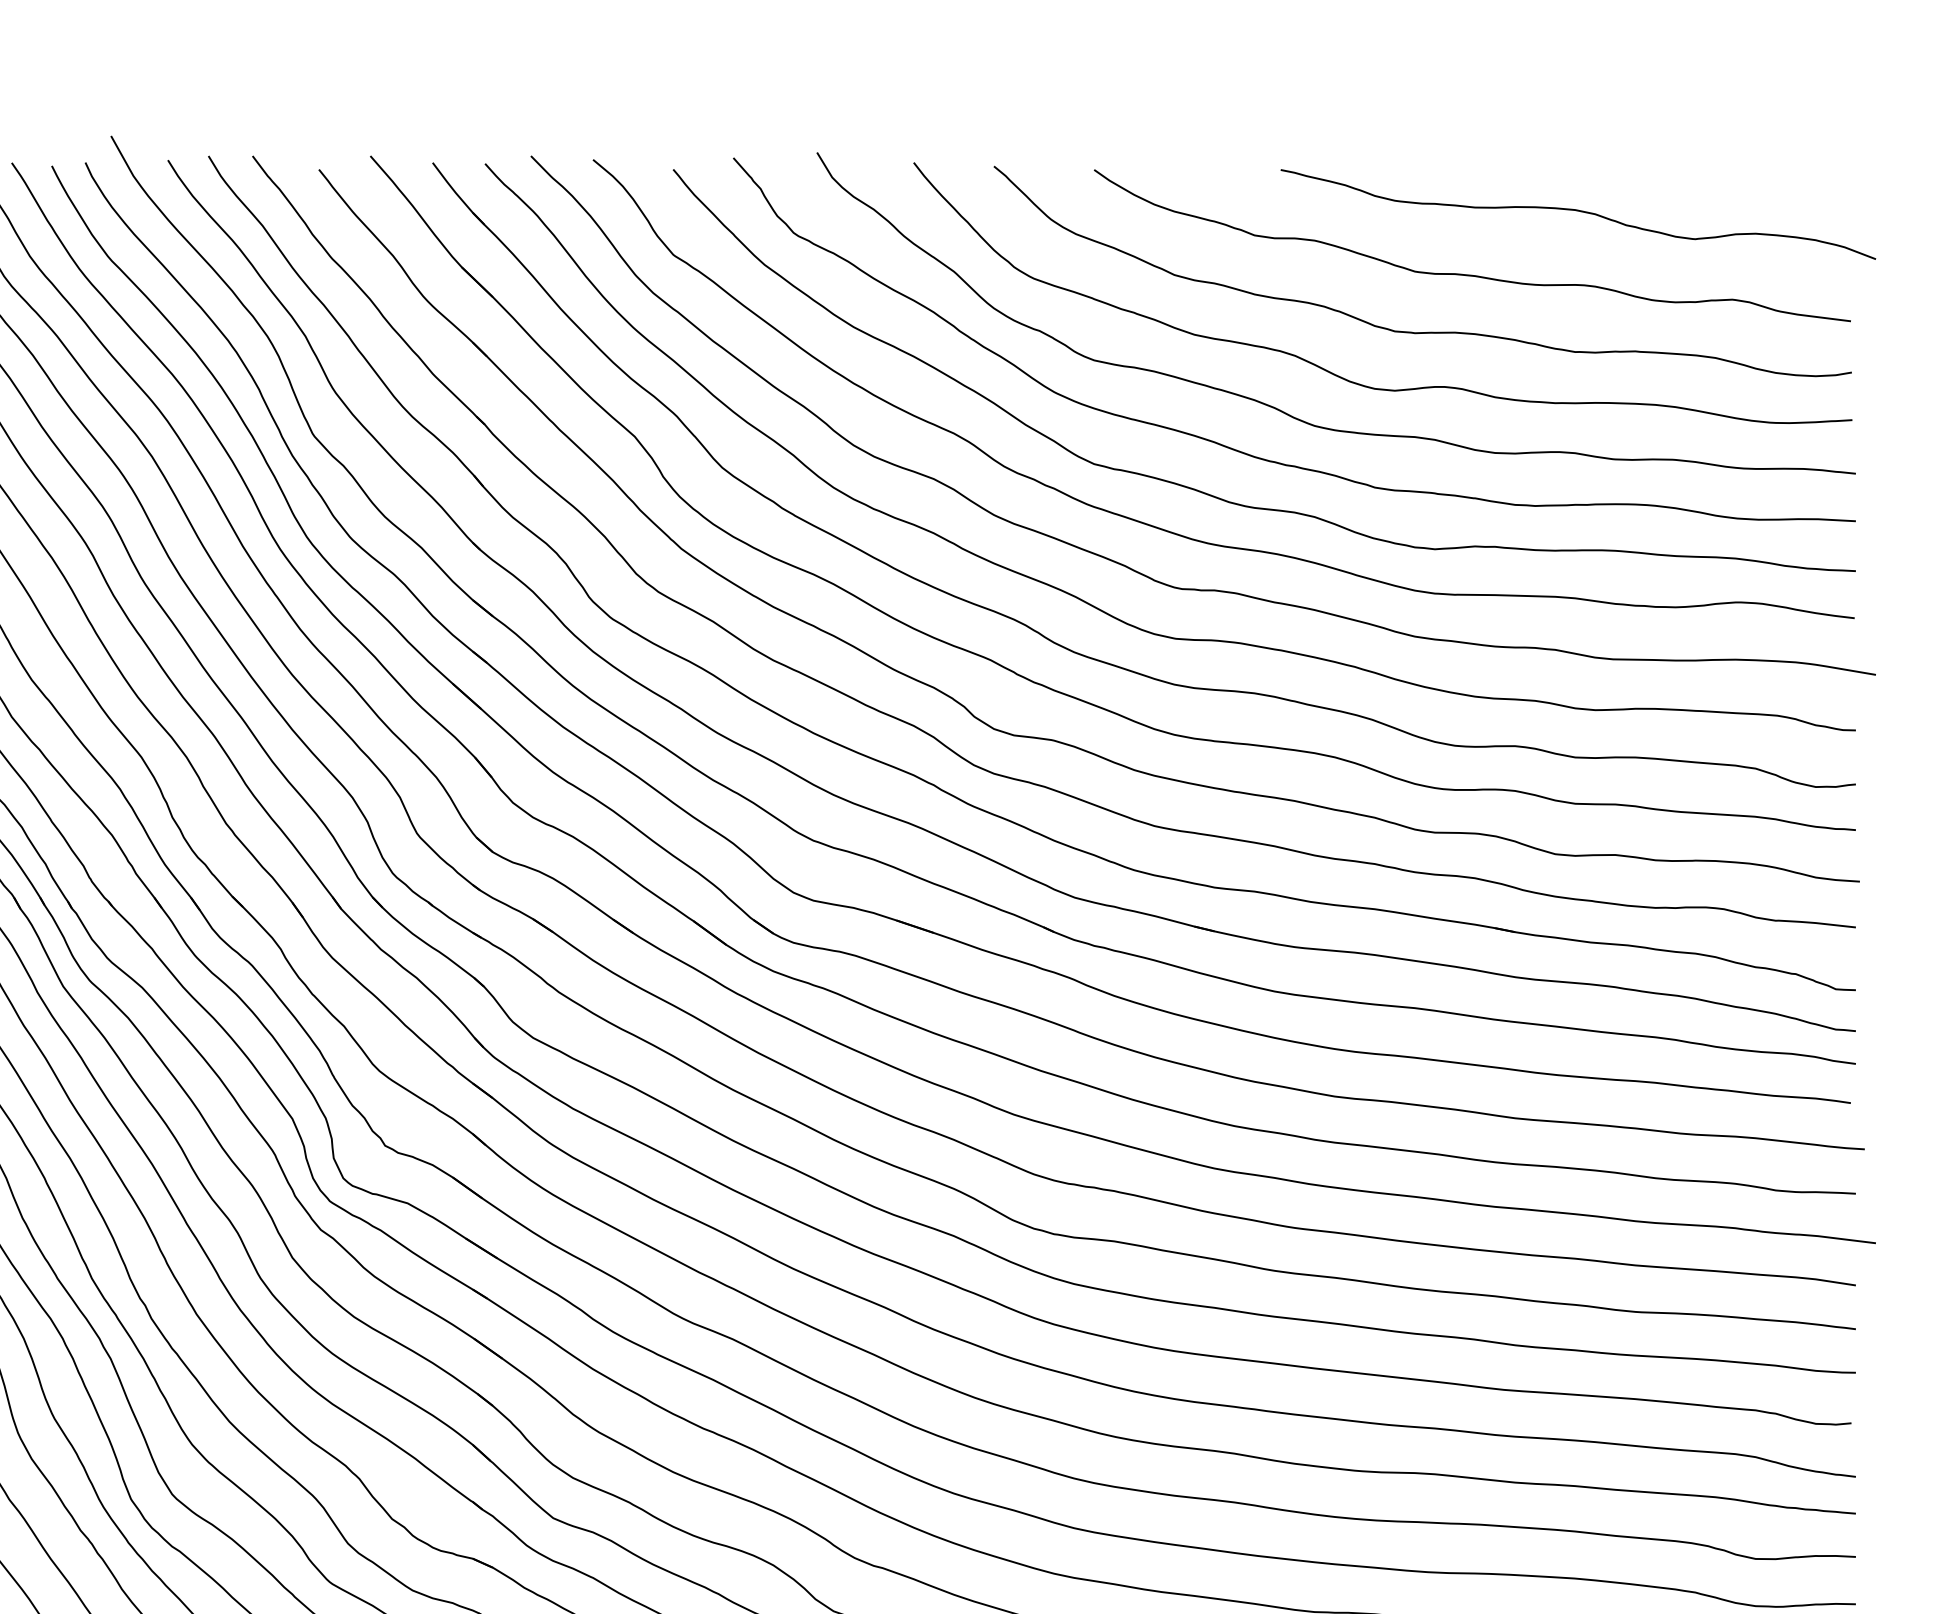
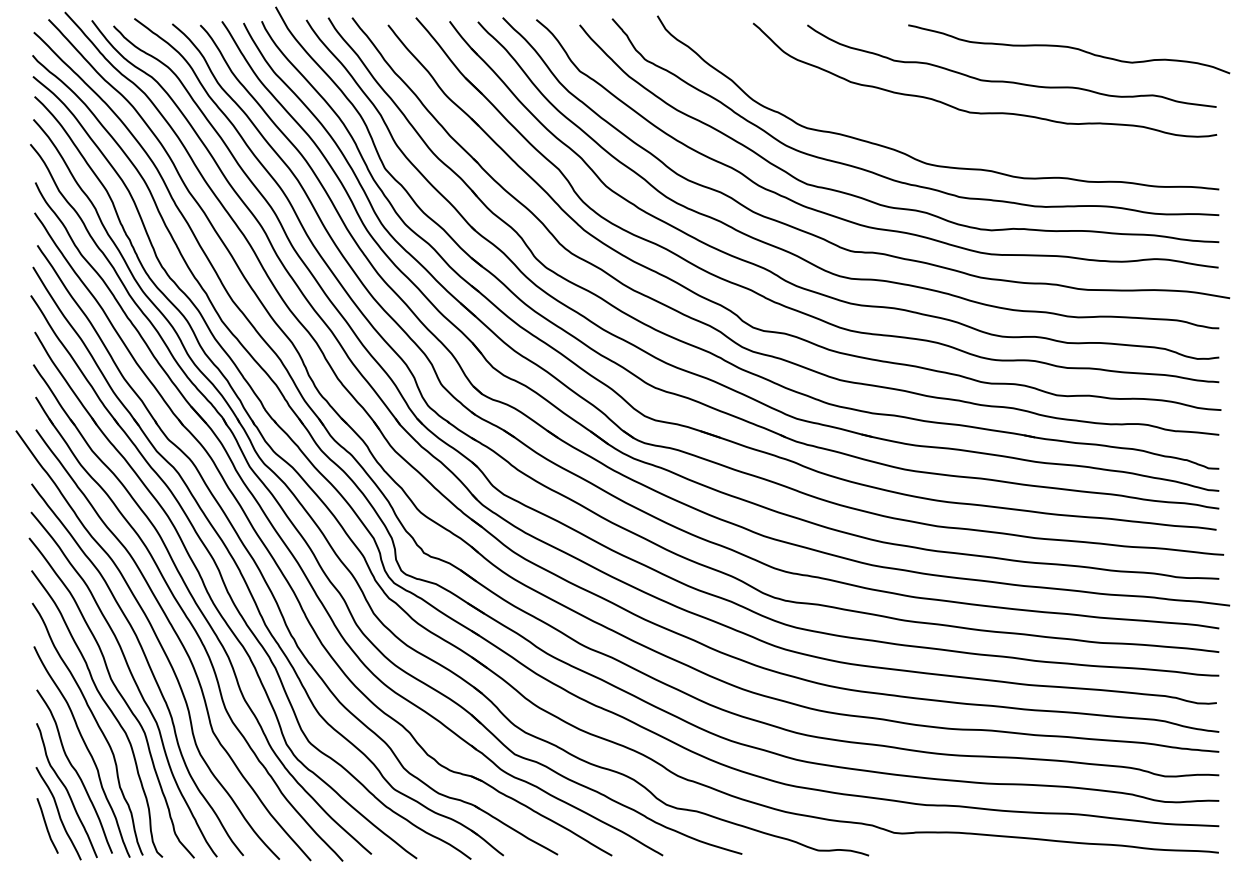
curve: (1342, 375) -> (941, 136), removed

